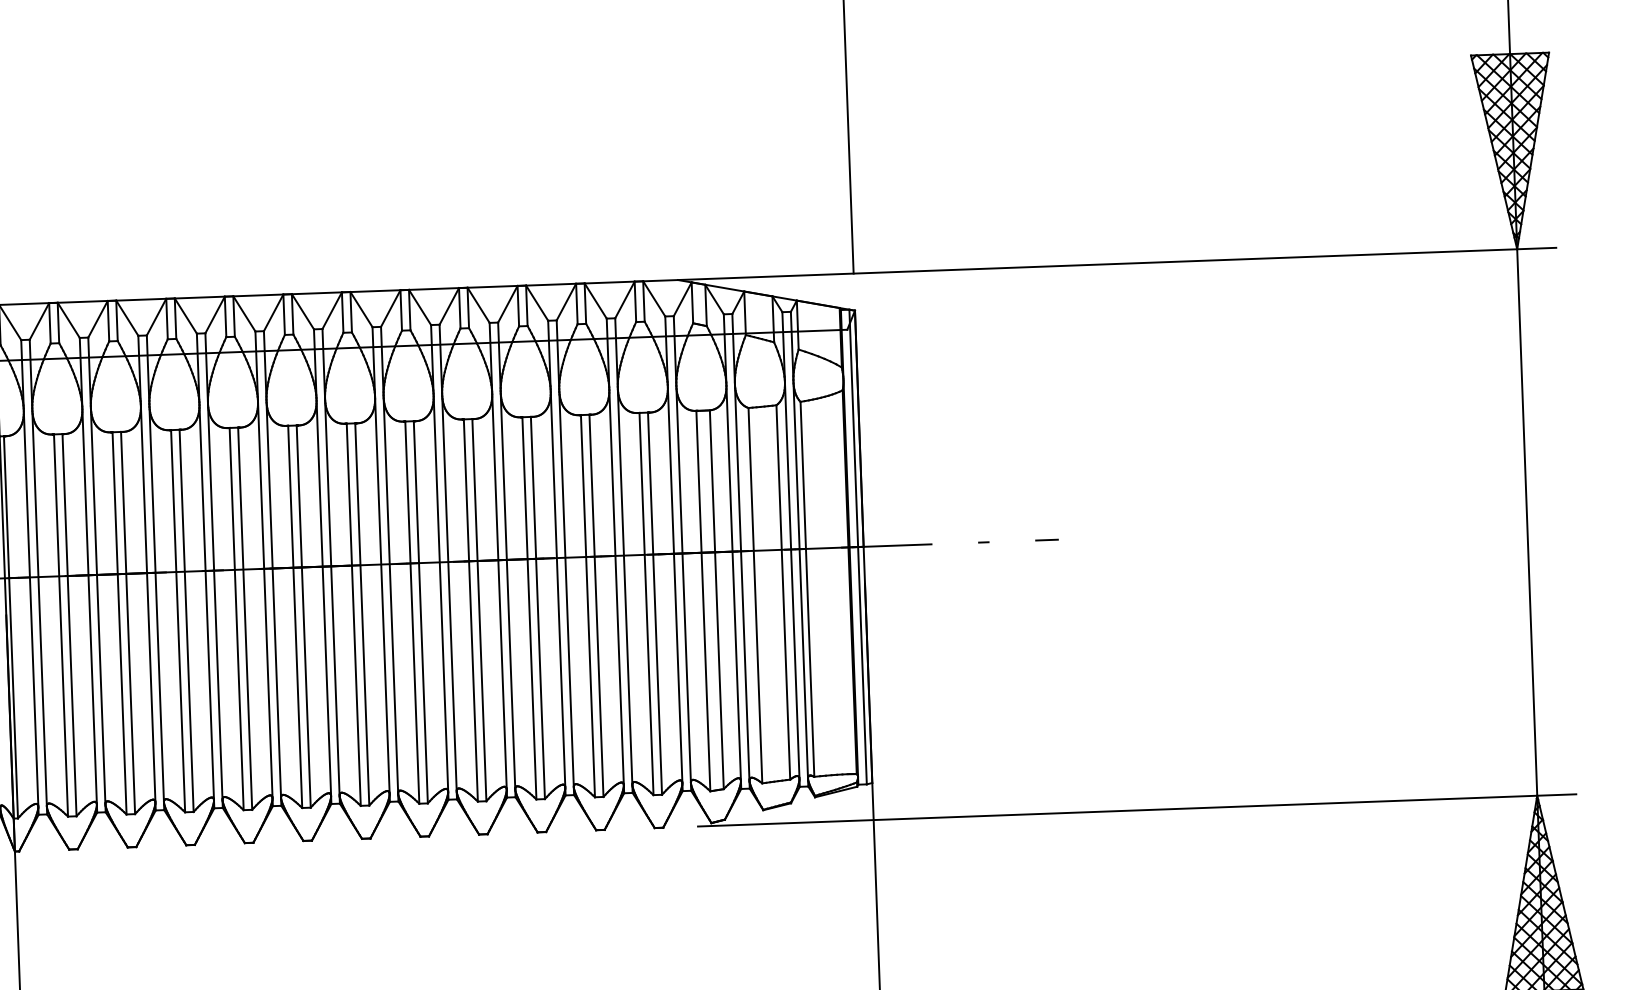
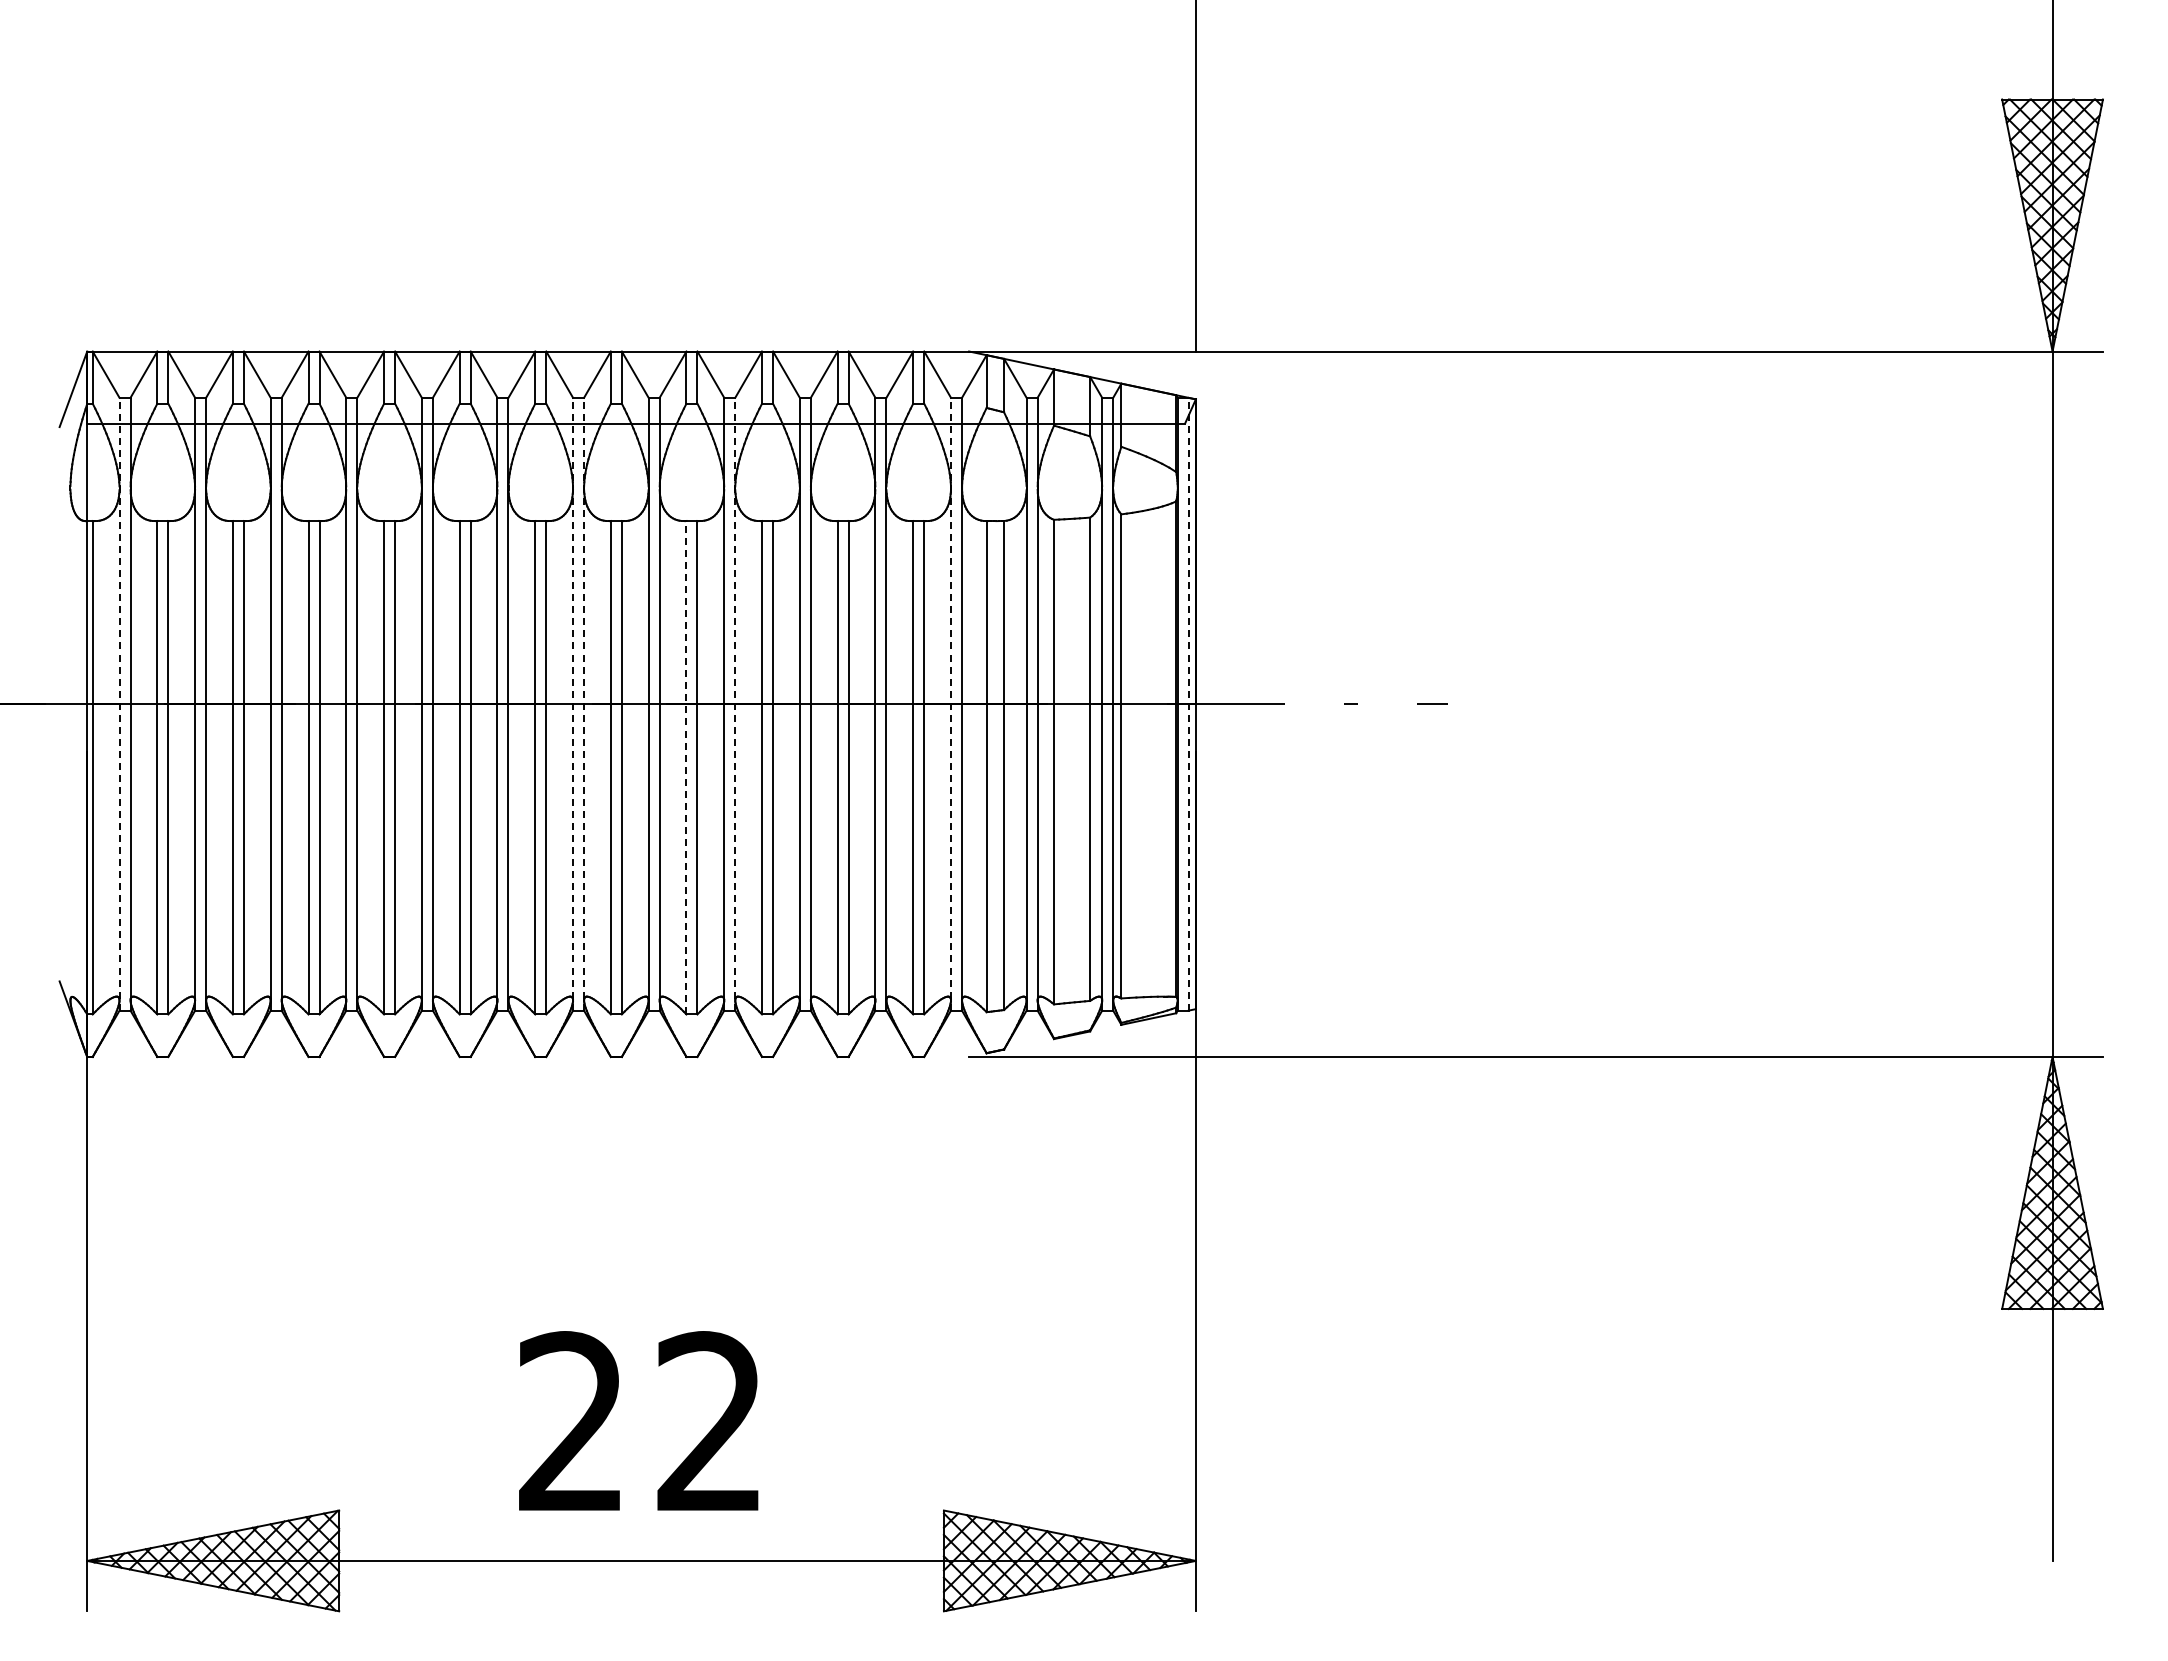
line: (857, 546) -> (1188, 703), solid -> dashed
line: (674, 553) -> (951, 703), solid -> dashed
line: (507, 559) -> (735, 703), solid -> dashed
line: (381, 563) -> (573, 703), solid -> dashed
line: (390, 563) -> (584, 703), solid -> dashed
line: (29, 576) -> (119, 703), solid -> dashed
line: (470, 610) -> (686, 767), solid -> dashed

